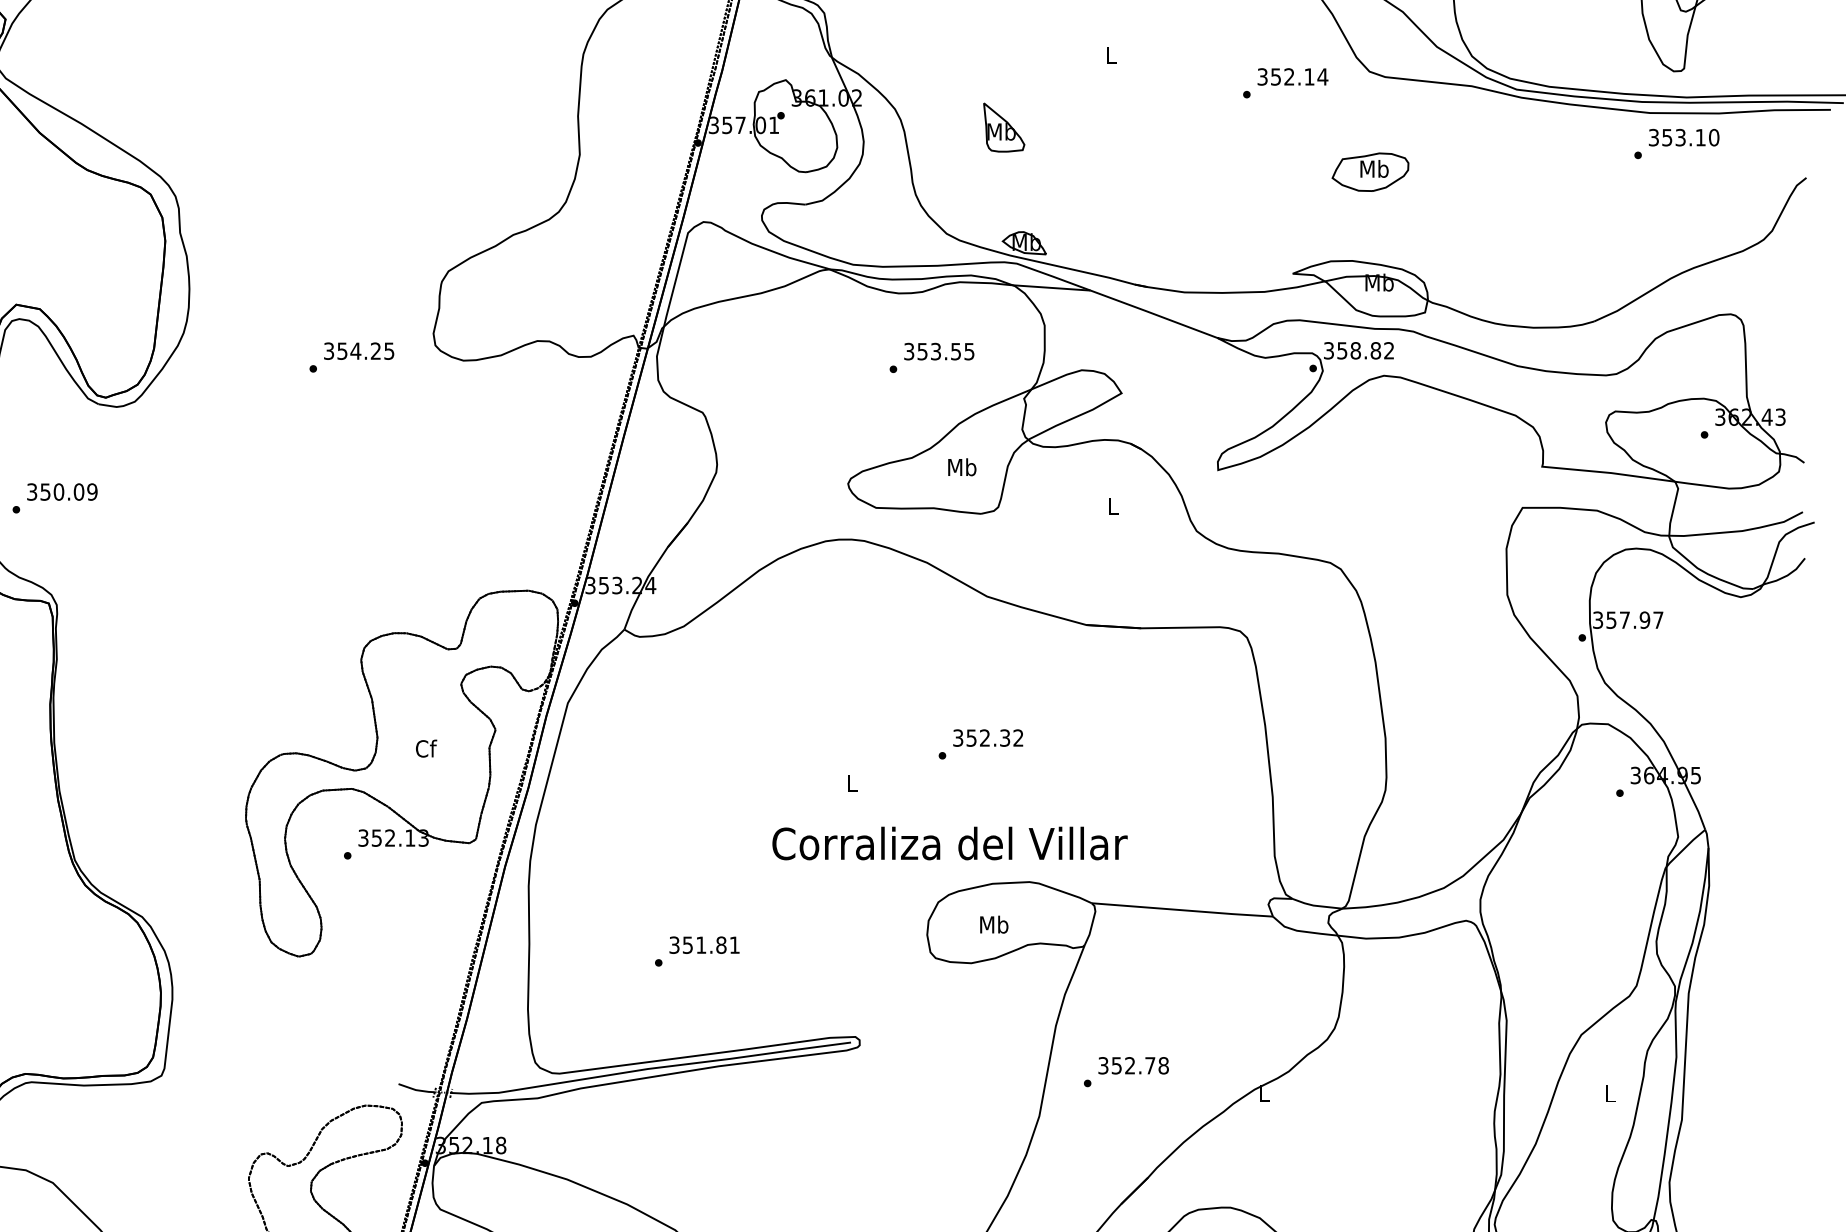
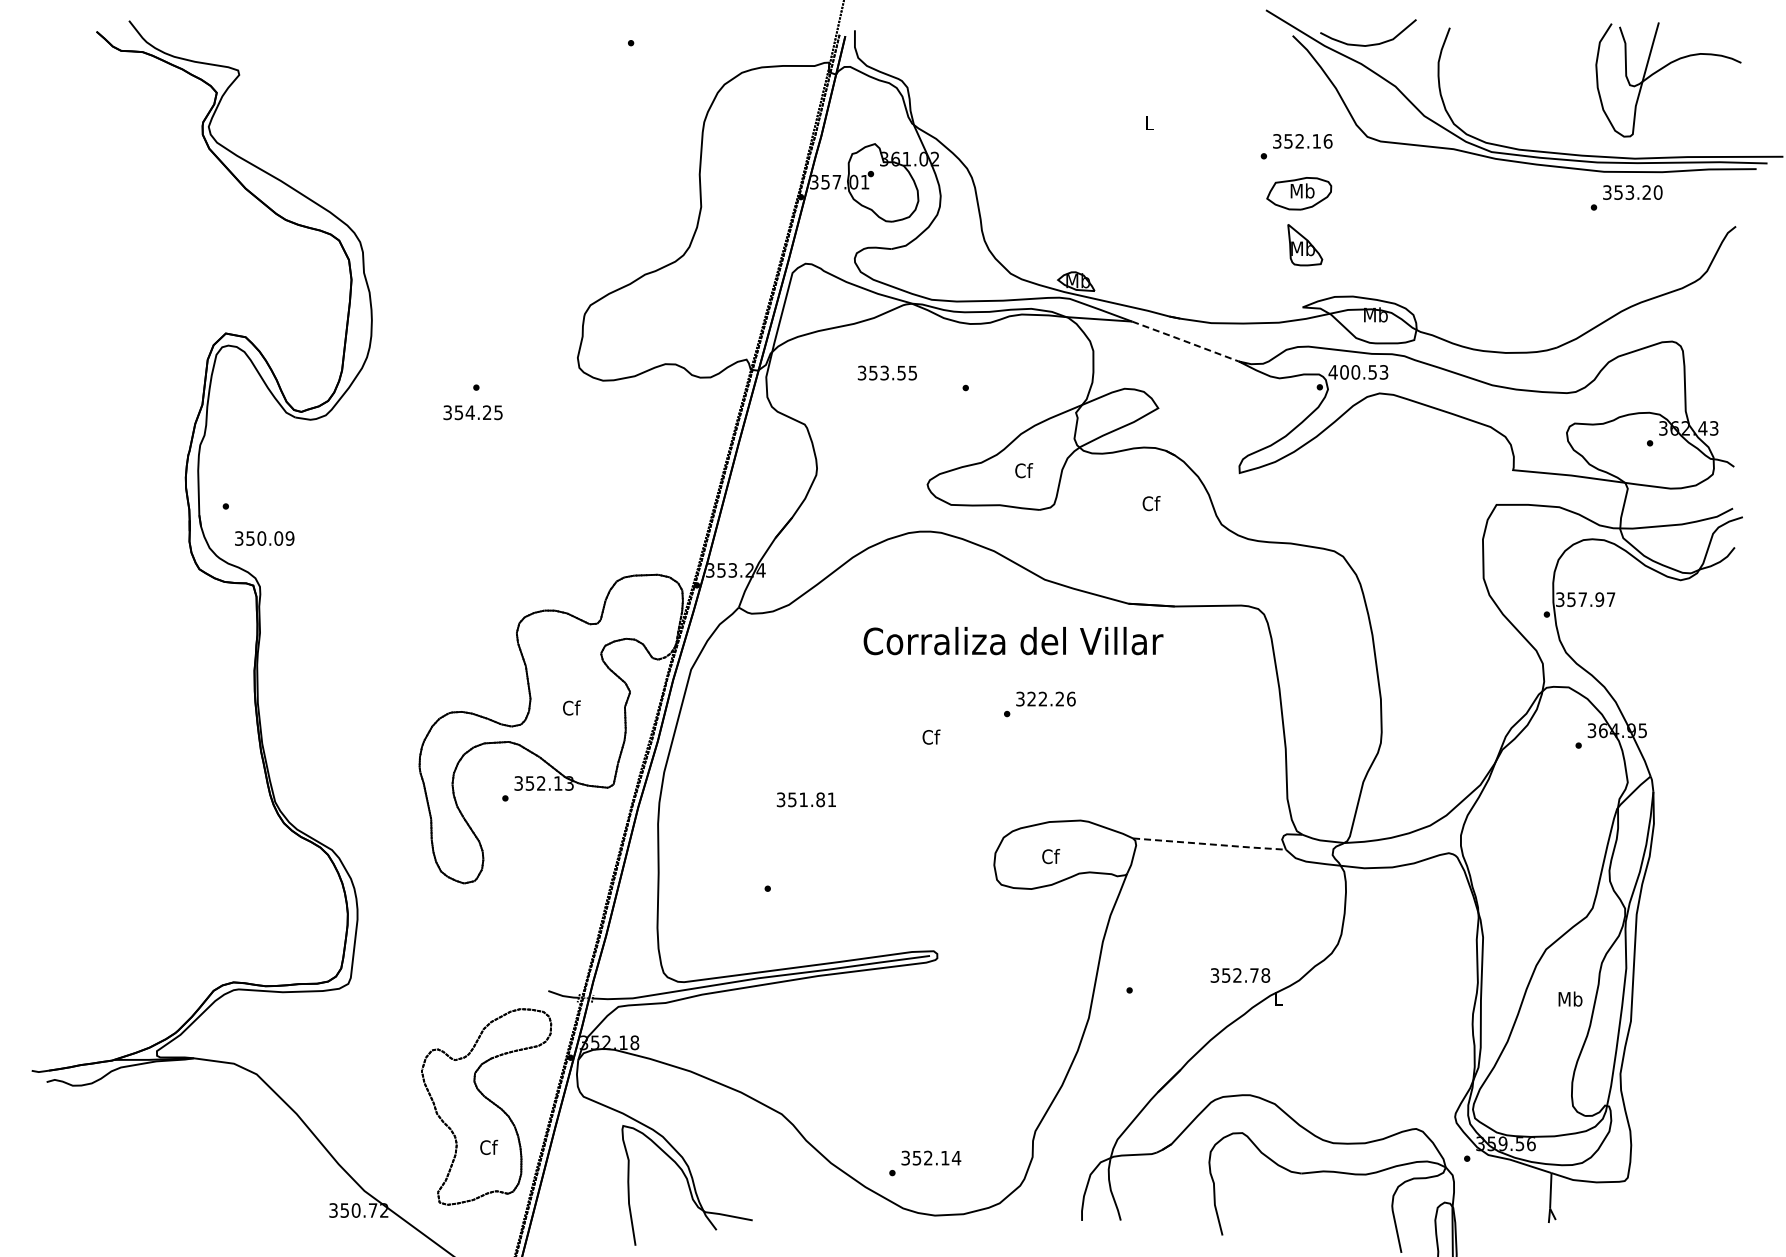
text: (1322, 77) -> (1327, 141), 352.14 -> 352.16
part: (1004, 128) -> (1305, 245), moved
text: (1700, 137) -> (1646, 192), 353.10 -> 353.20
part: (1370, 171) -> (1299, 193), moved
line: (1152, 314) -> (1184, 341), solid -> dashed
text: (358, 350) -> (472, 412), moved
text: (938, 350) -> (886, 372), moved
text: (1358, 350) -> (1358, 372), 358.82 -> 400.53
text: (961, 467) -> (1023, 470), Mb -> Cf
text: (62, 491) -> (264, 538), moved
text: (1113, 506) -> (1151, 503), L -> Cf
text: (995, 737) -> (1051, 698), 352.32 -> 322.26
text: (852, 782) -> (931, 736), L -> Cf
text: (950, 844) -> (1013, 641), moved
line: (1183, 910) -> (1210, 844), solid -> dashed
text: (993, 924) -> (1050, 856), Mb -> Cf
text: (703, 944) -> (805, 799), moved
text: (1133, 1065) -> (1240, 975), moved
text: (1610, 1092) -> (1570, 998), L -> Mb

